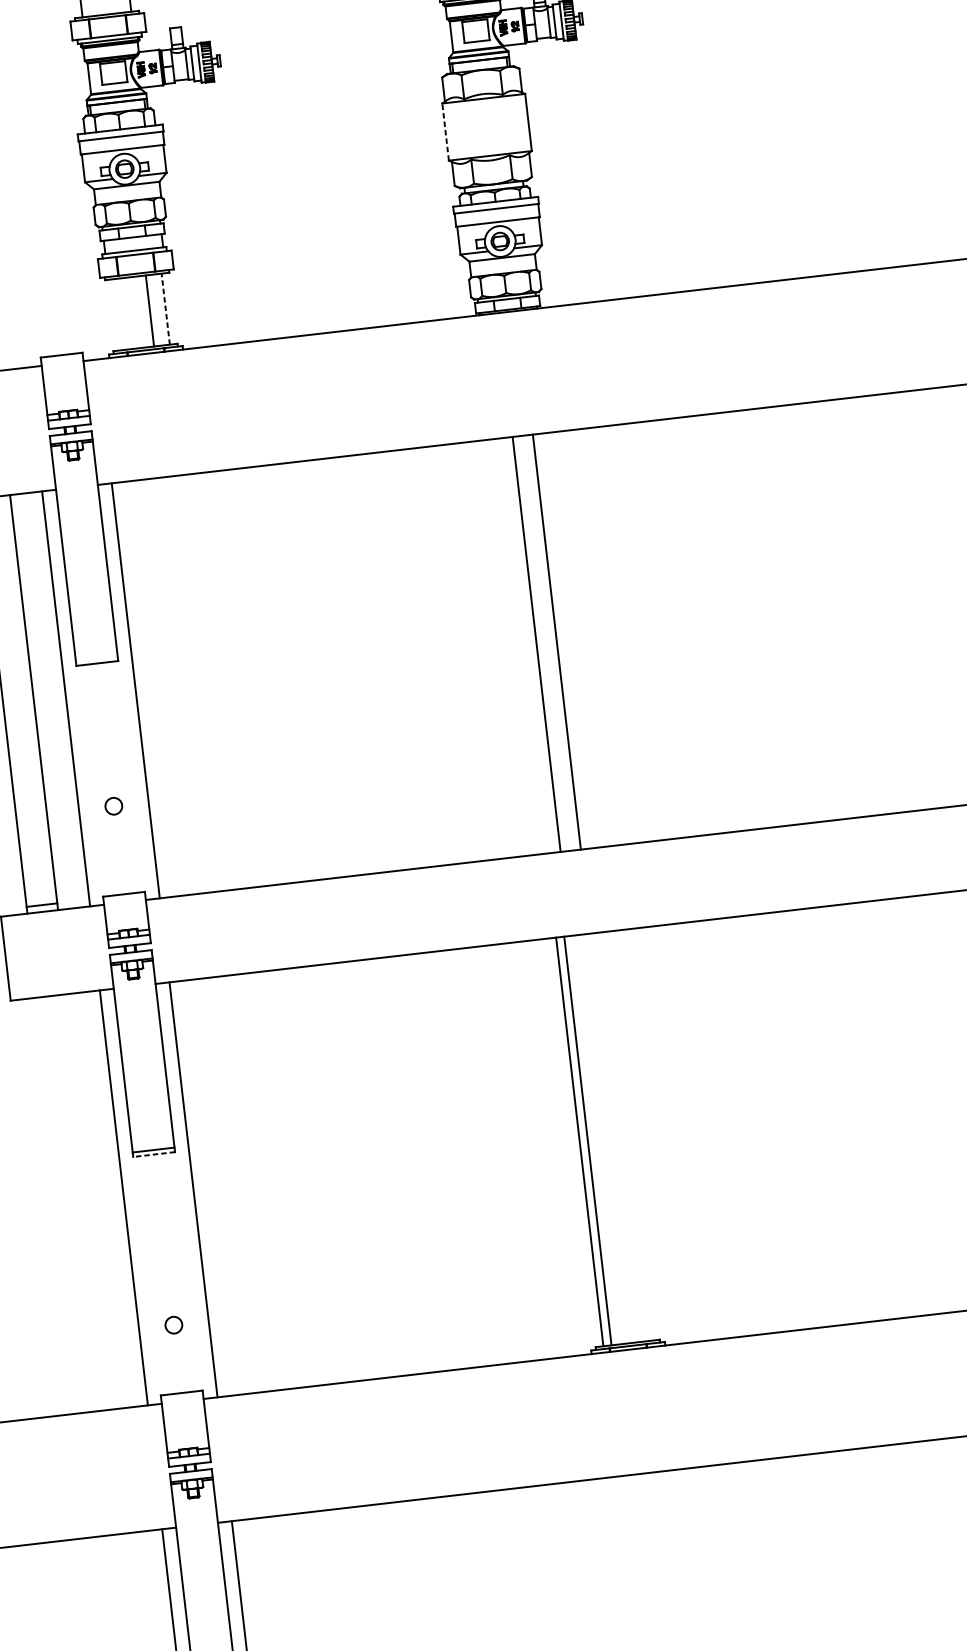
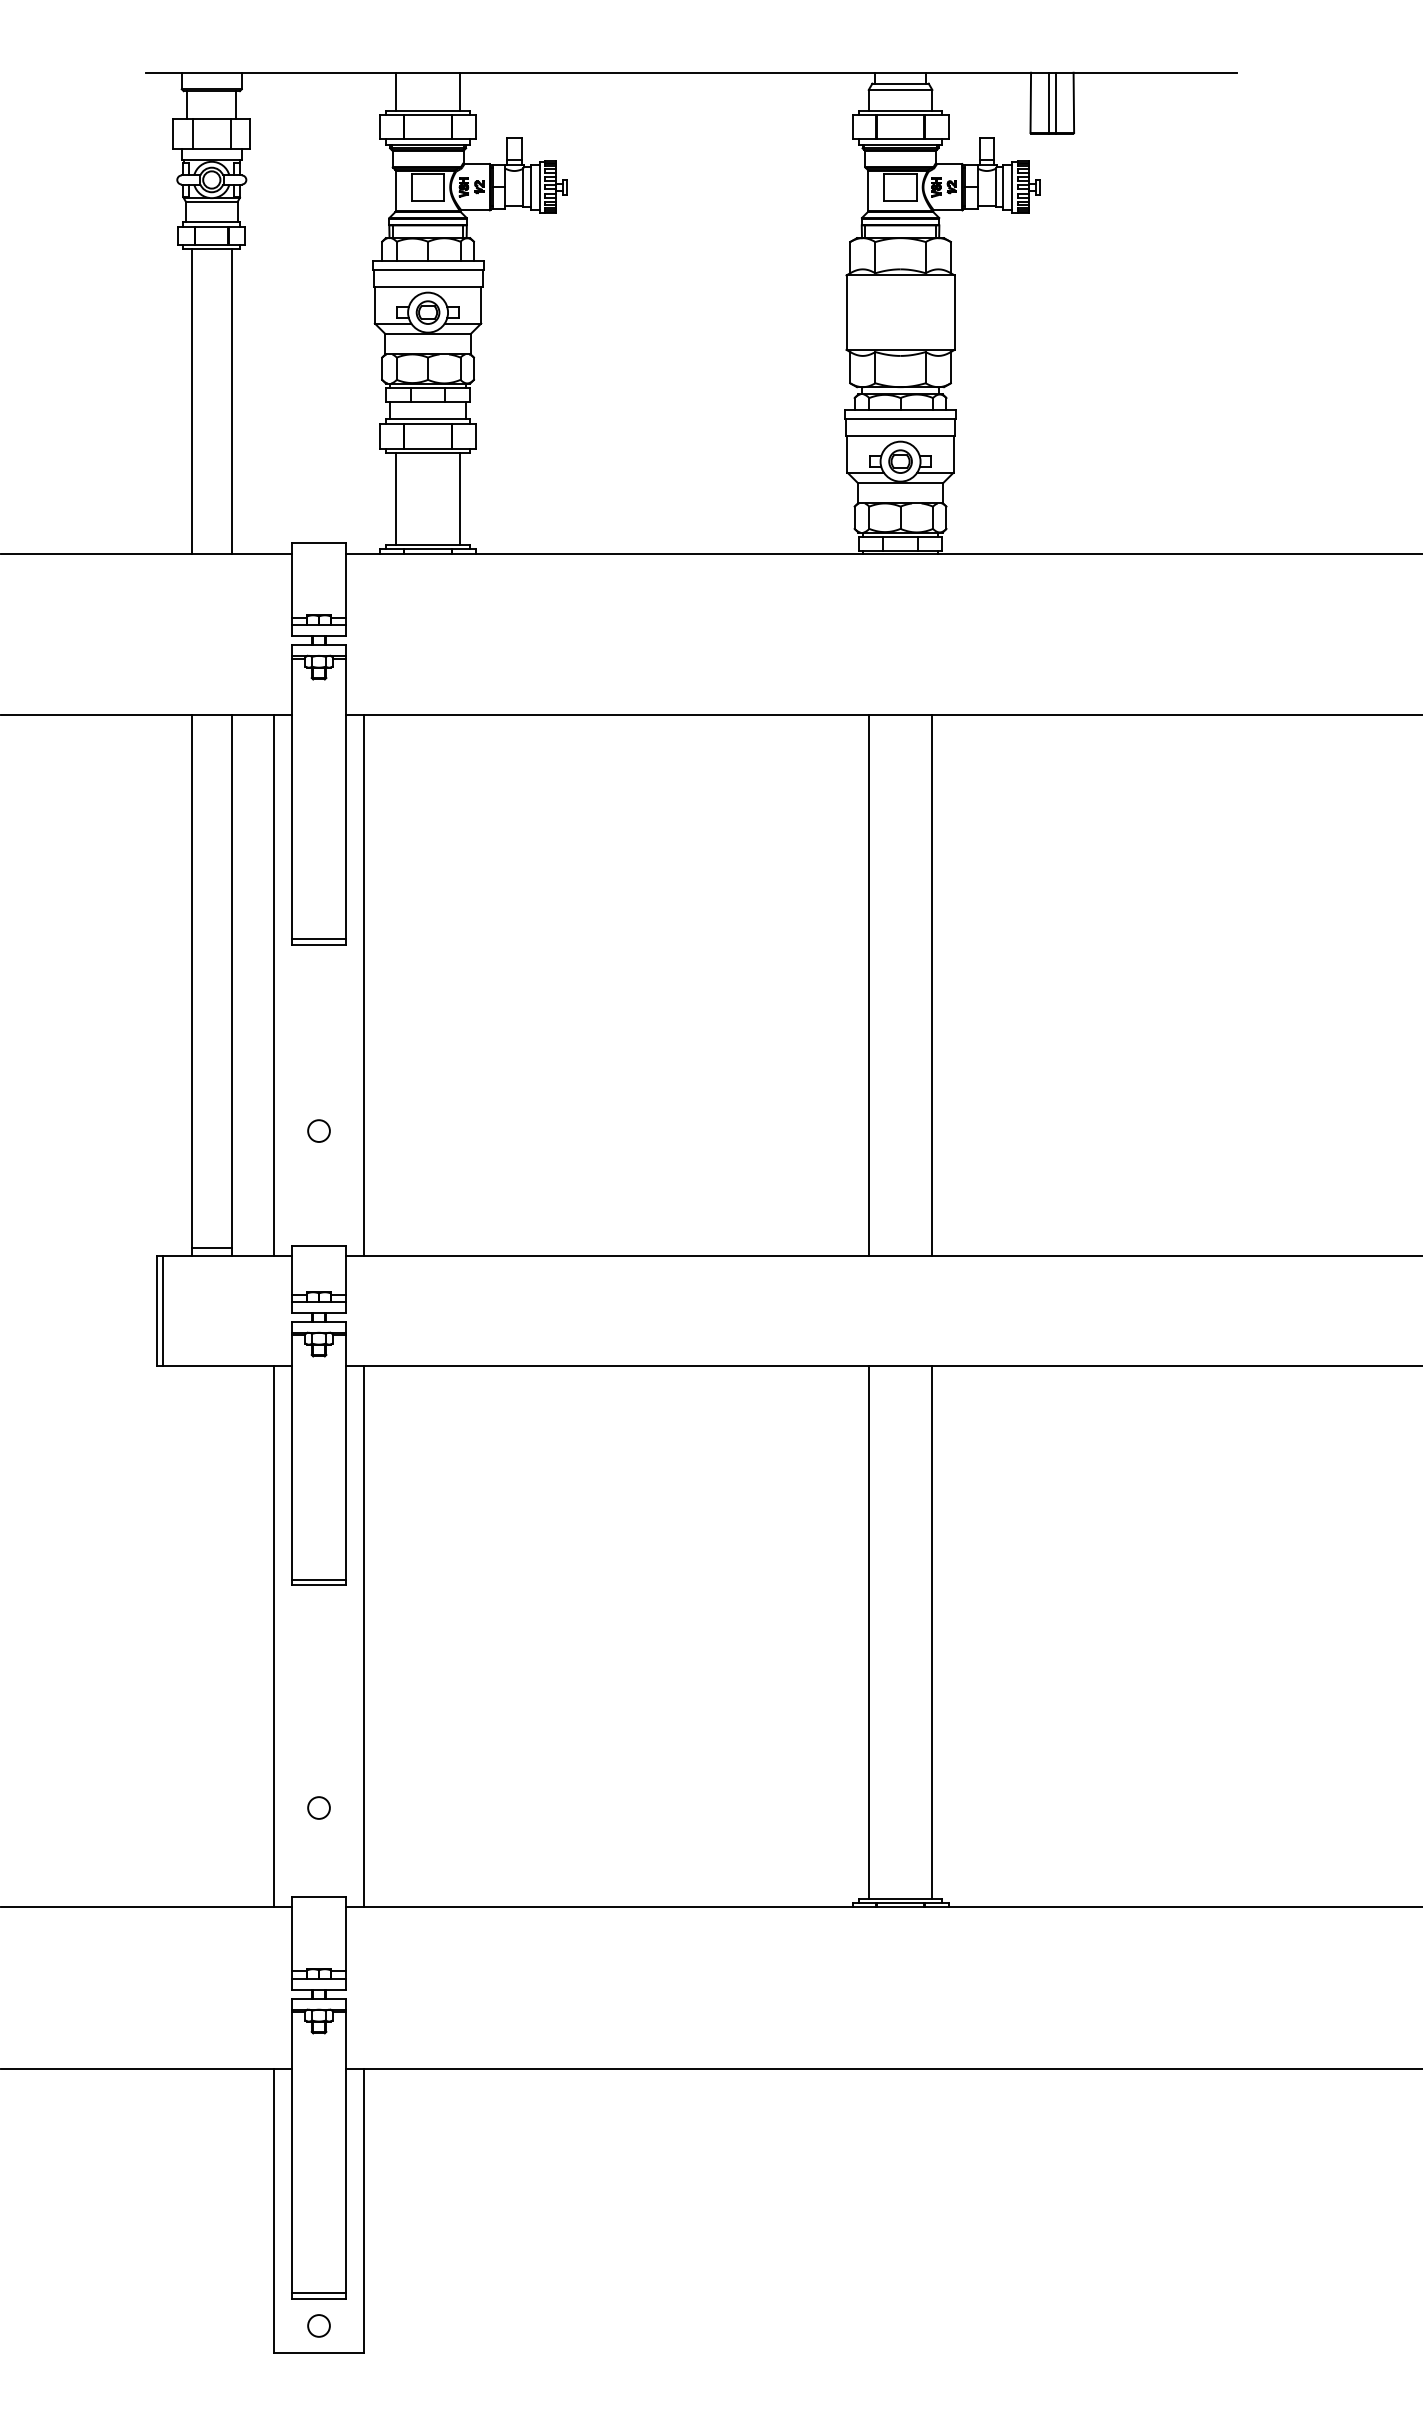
line: (445, 131) -> (846, 312), dashed -> solid
line: (165, 308) -> (459, 498), dashed -> solid
line: (150, 310) -> (396, 498), moved
line: (556, 641) -> (868, 985), moved
line: (536, 644) -> (932, 985), moved
line: (96, 658) -> (318, 938), added
line: (9, 958) -> (162, 1311), added
line: (587, 1140) -> (932, 1632), moved
line: (153, 1154) -> (318, 1585), dashed -> solid

